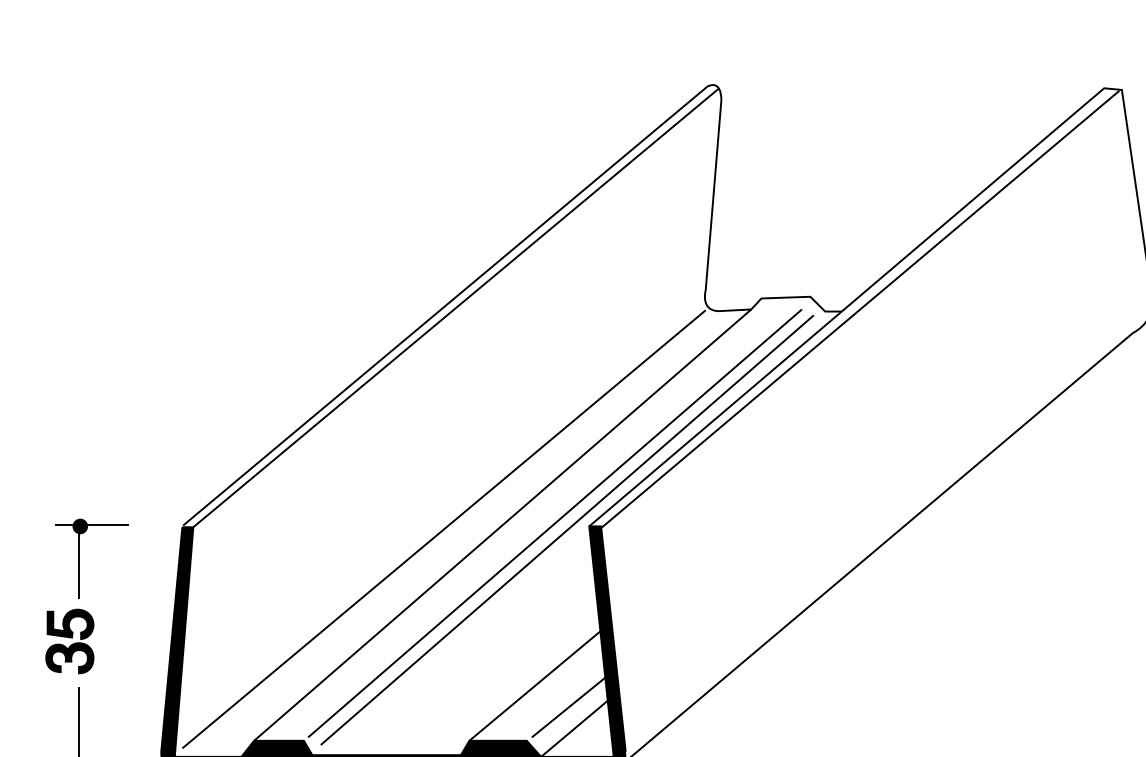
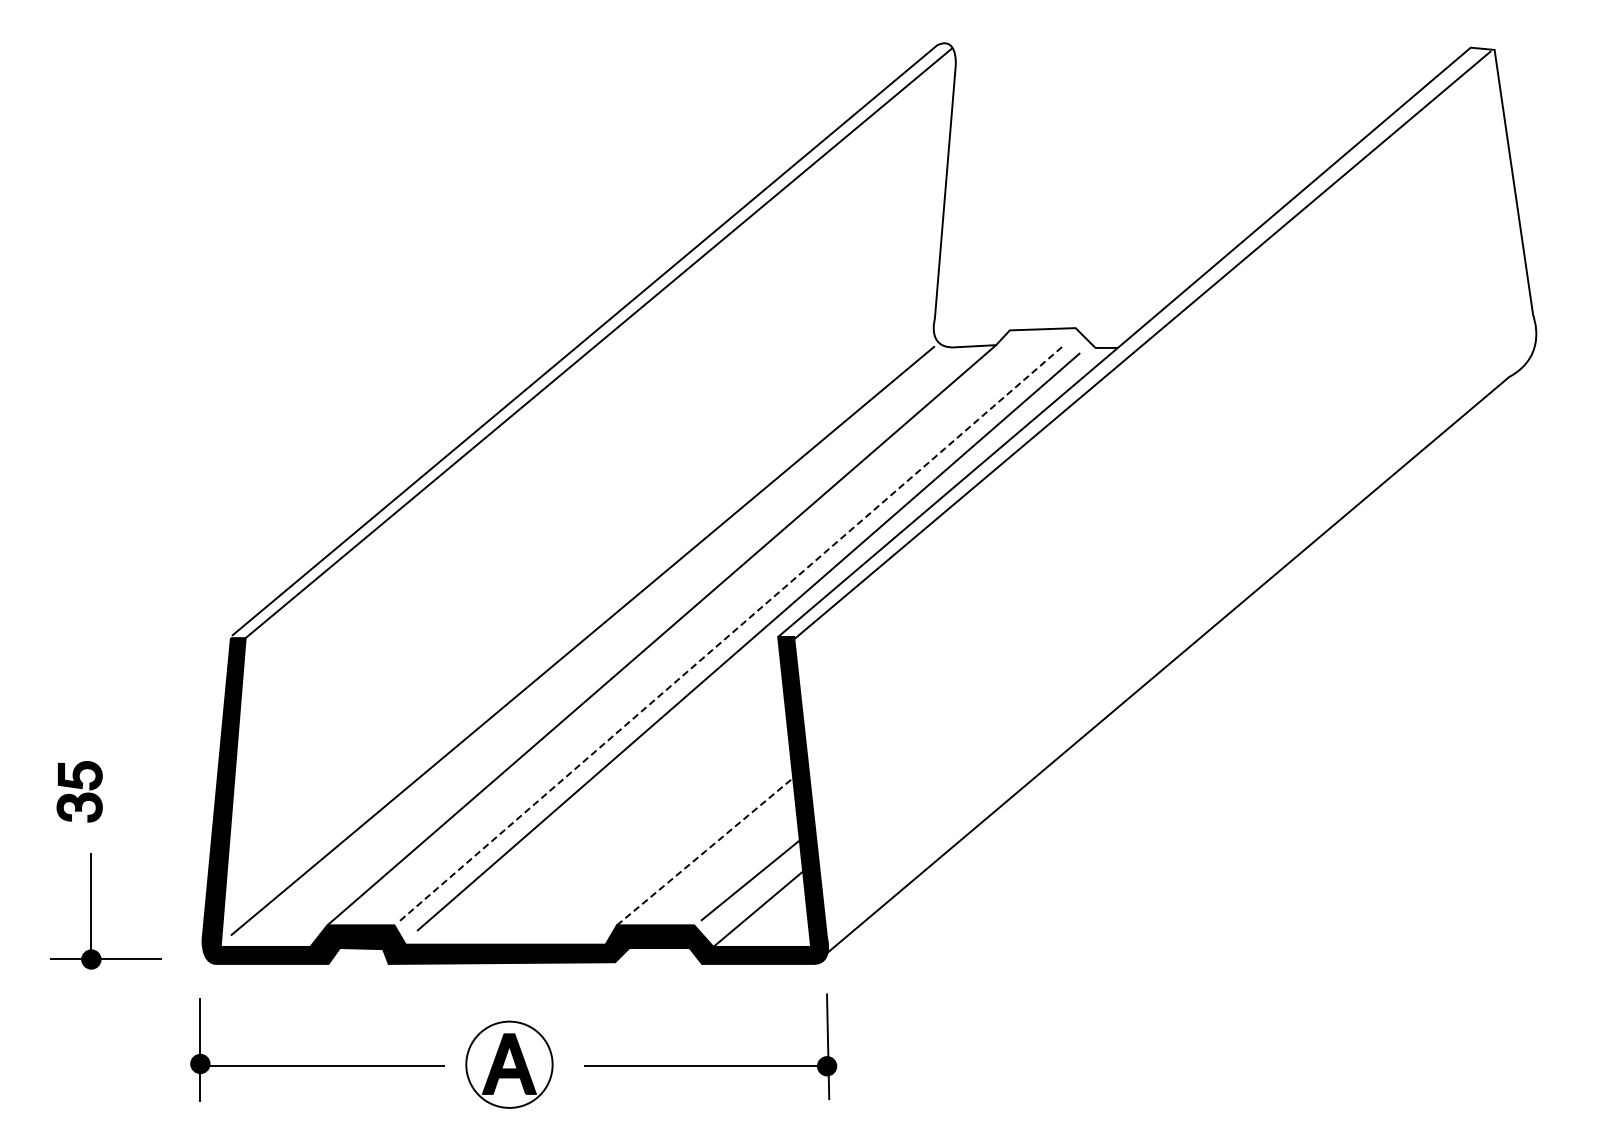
line: (555, 523) -> (732, 632), solid -> dashed
part: (78, 558) -> (91, 680), removed
part: (69, 641) -> (79, 791), size x0.7
line: (535, 685) -> (706, 850), solid -> dashed

